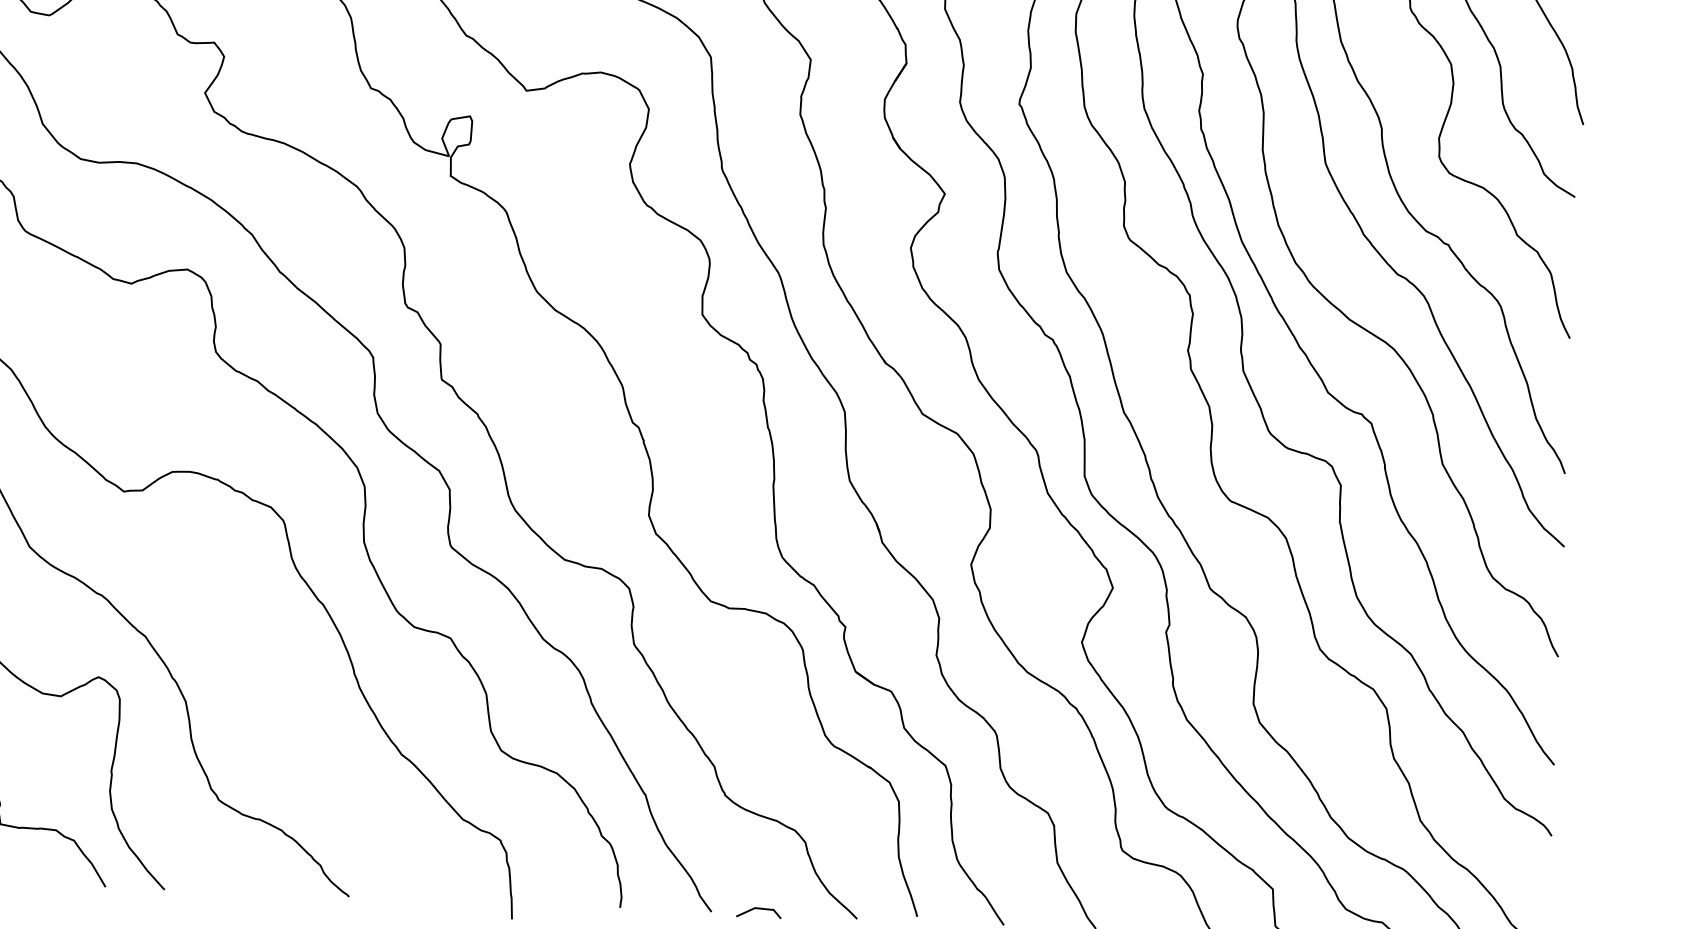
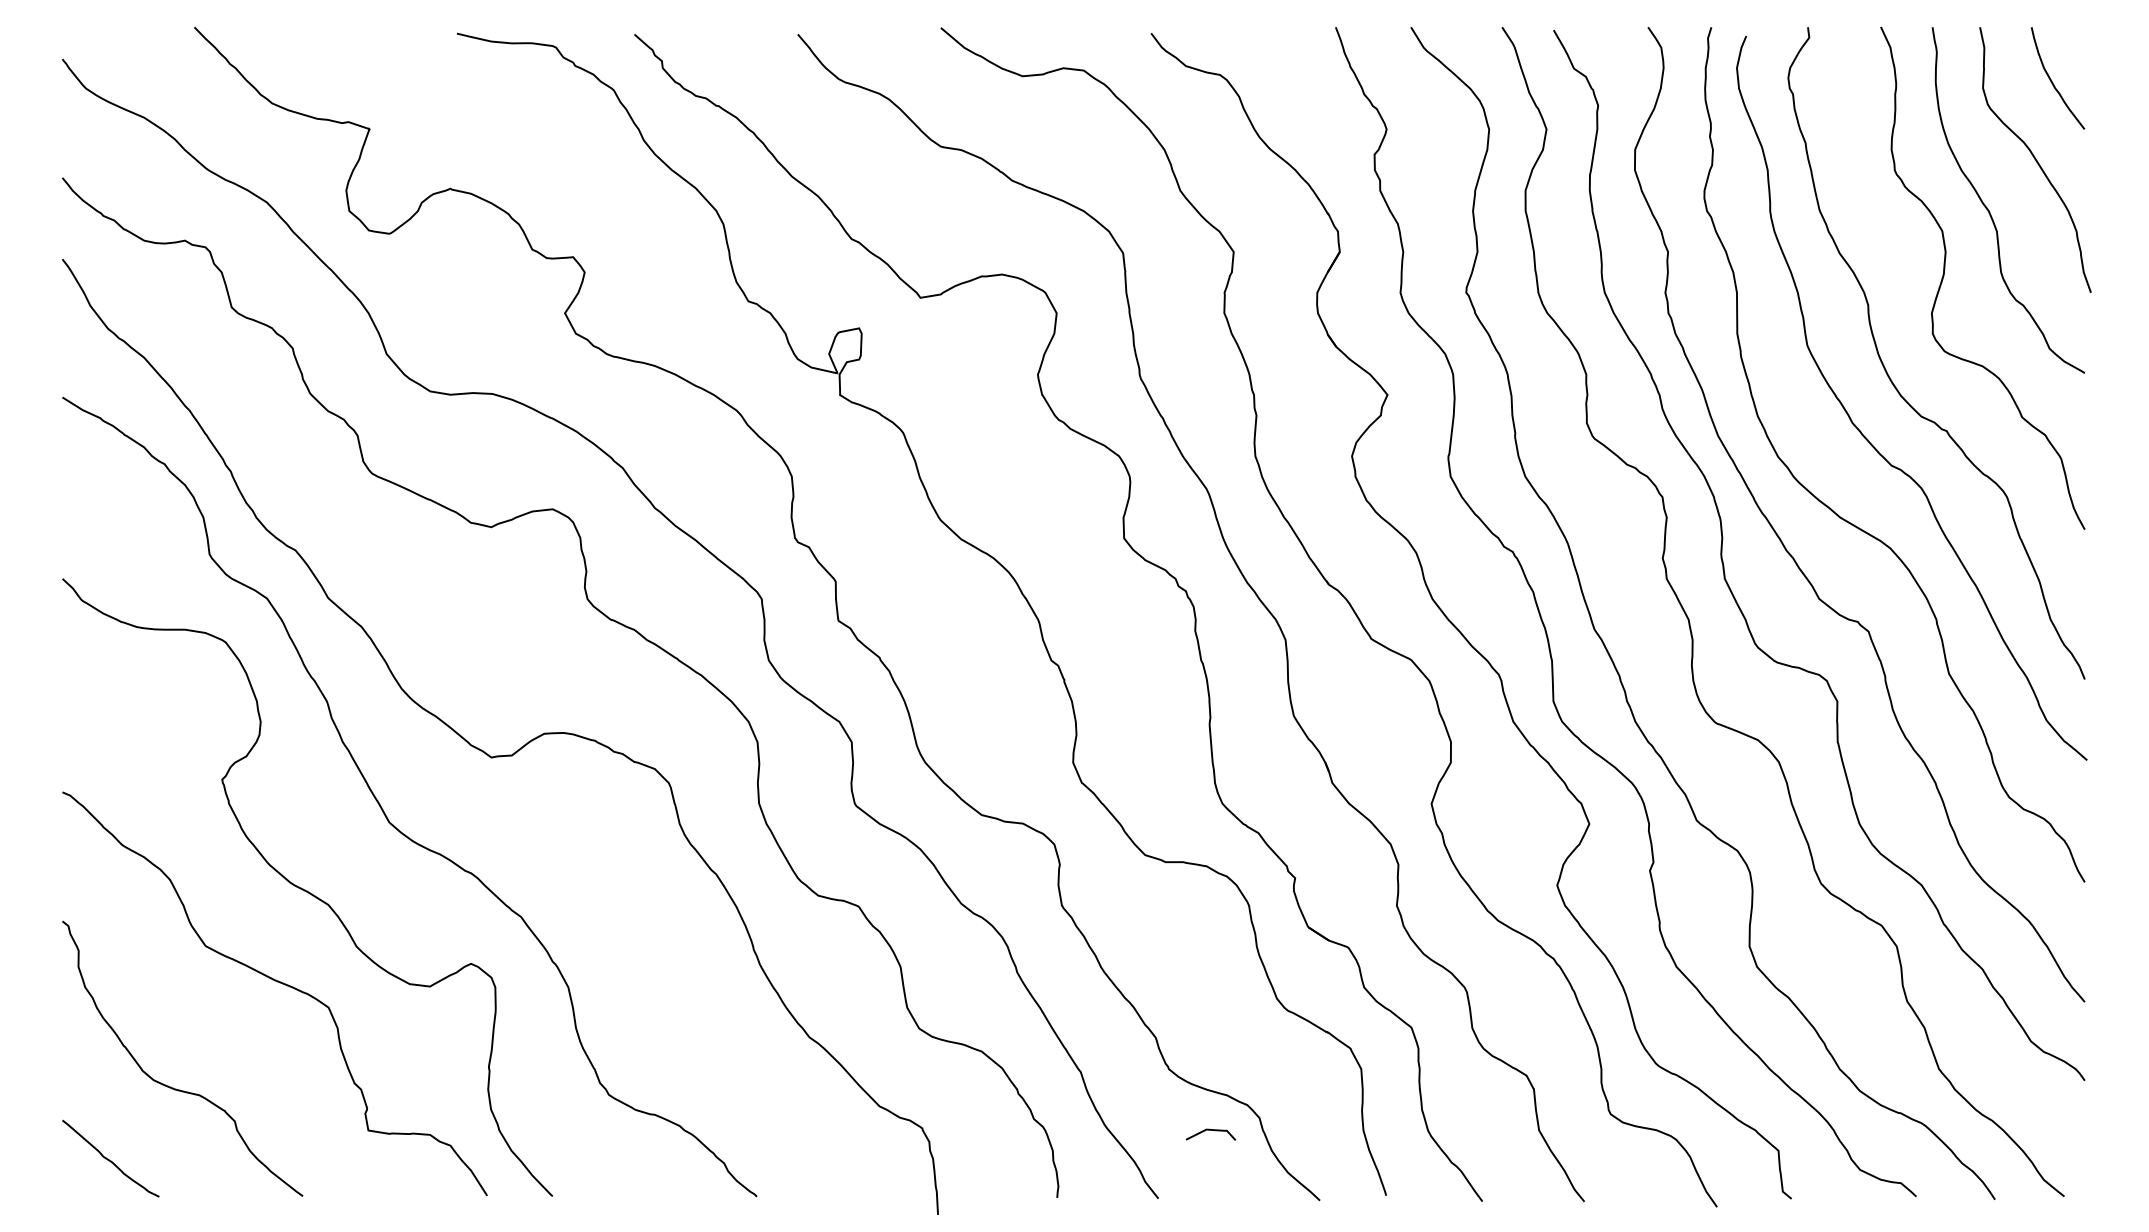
line: (758, 909) -> (1210, 1130), moved

